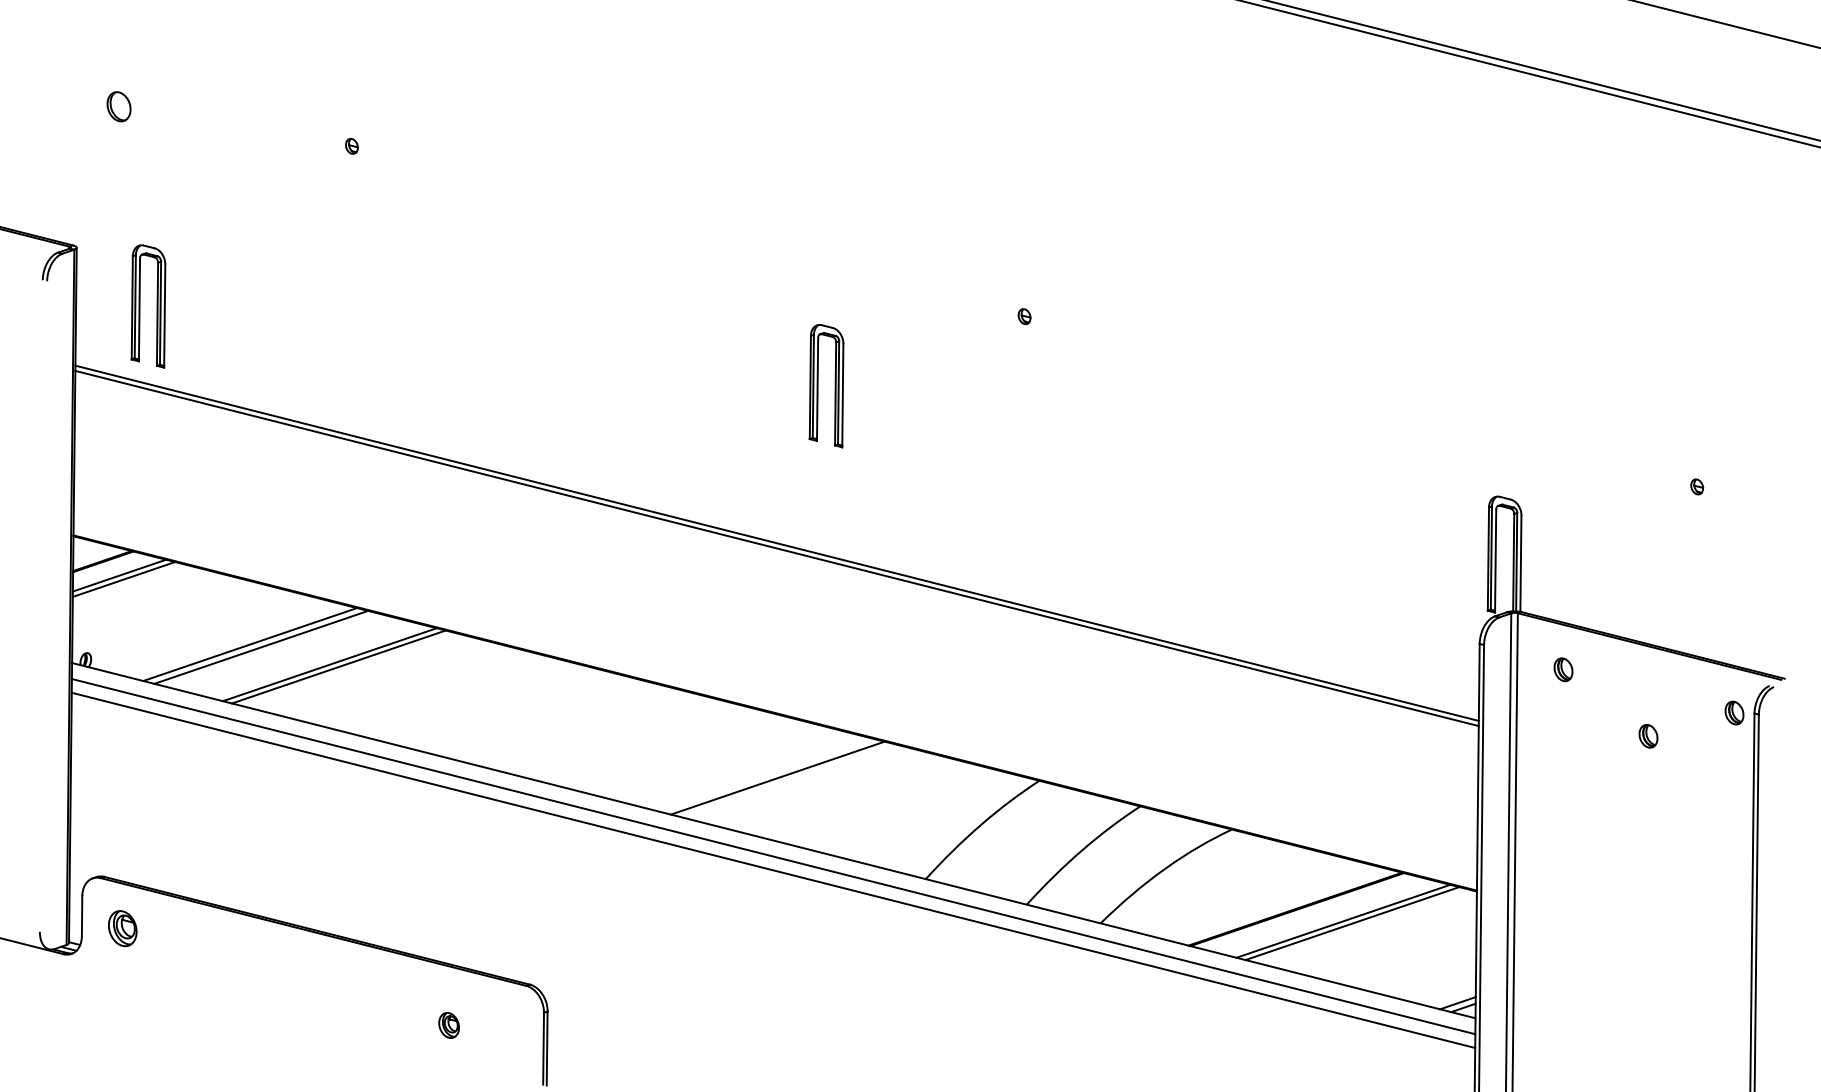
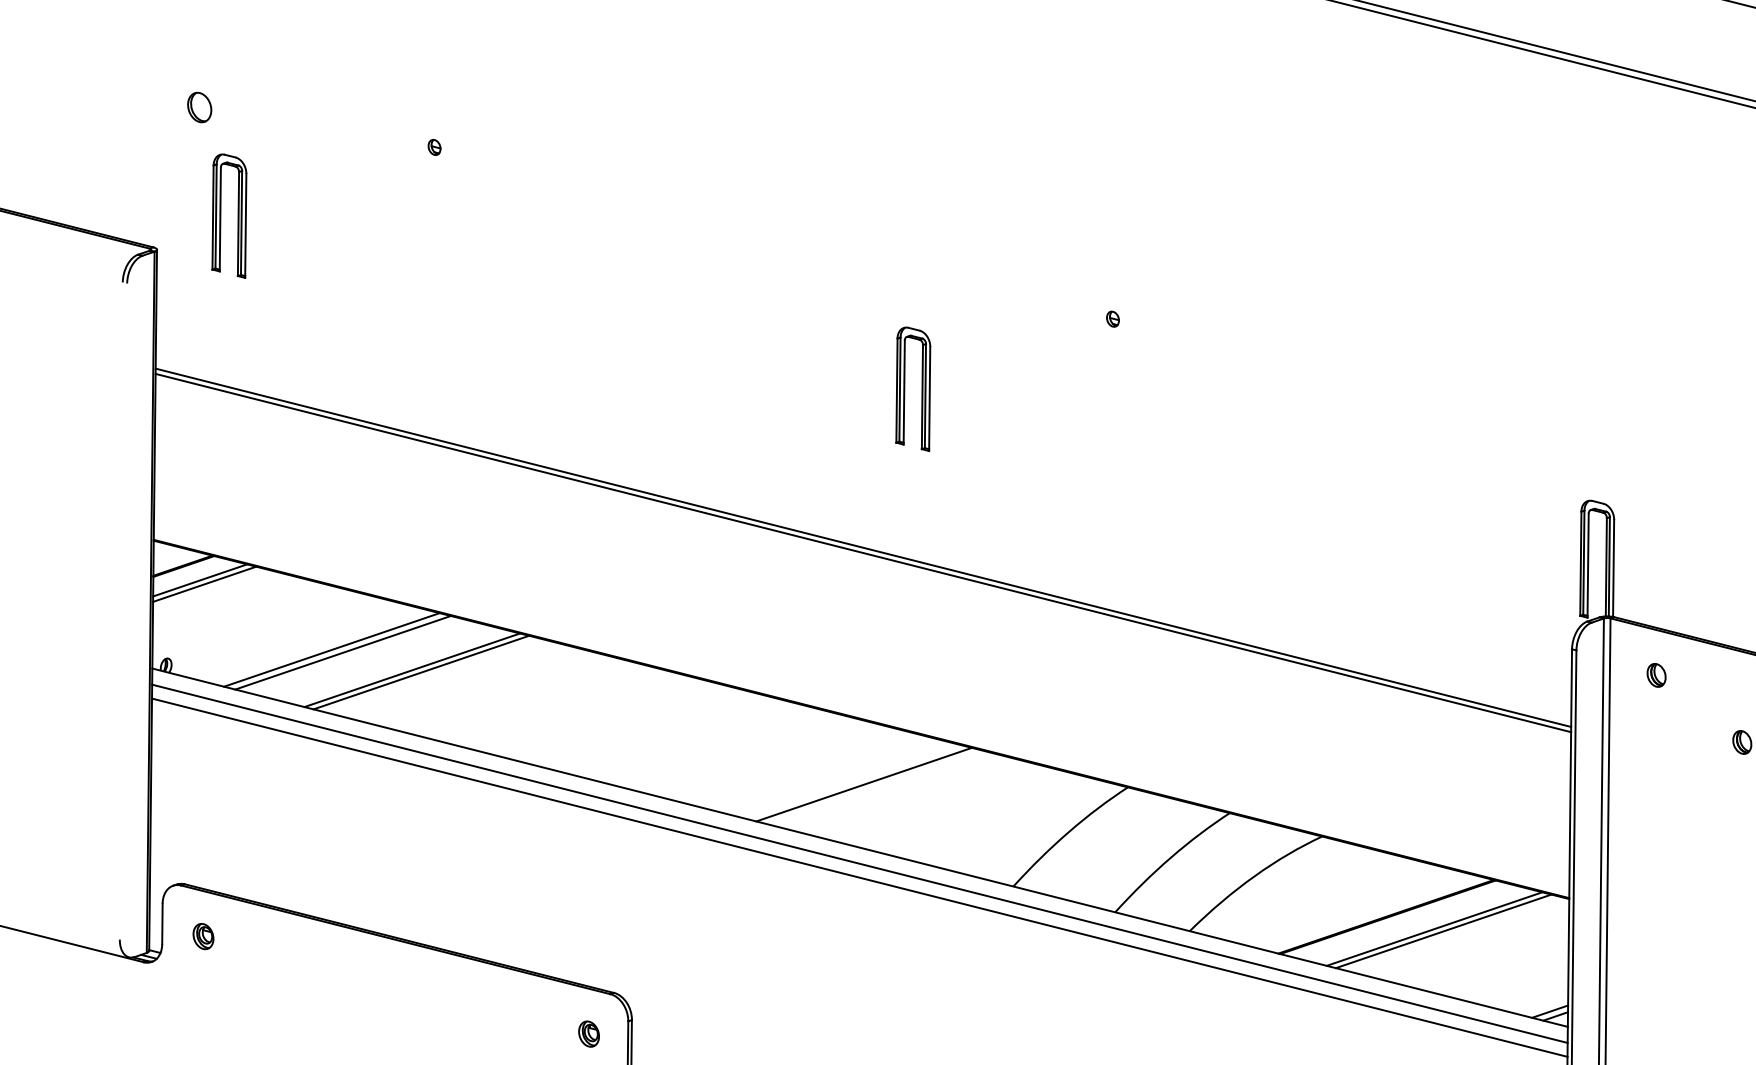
part: (140, 306) -> (221, 216), moved
part: (122, 928) -> (203, 936), size x0.71
part: (448, 1025) -> (588, 1034), moved

